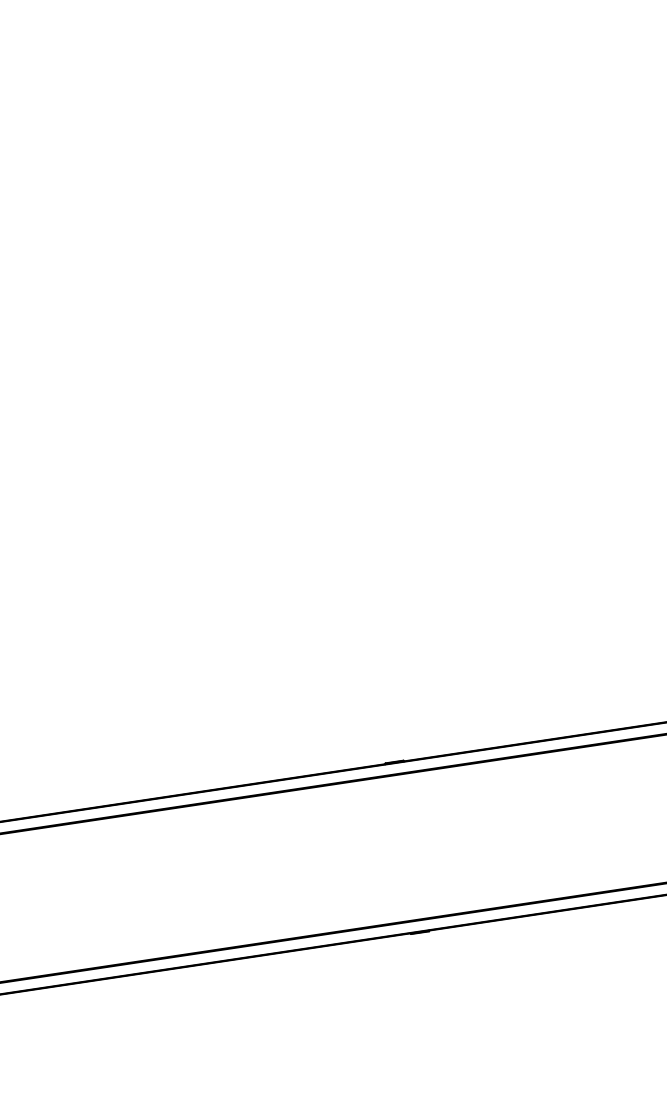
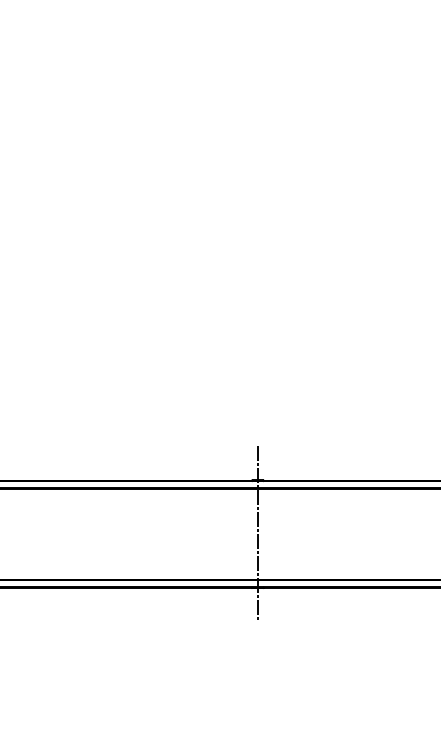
line: (406, 847) -> (257, 534), added

